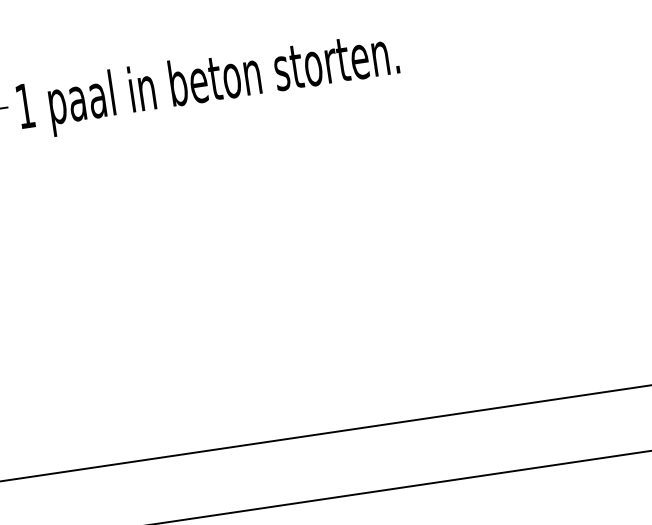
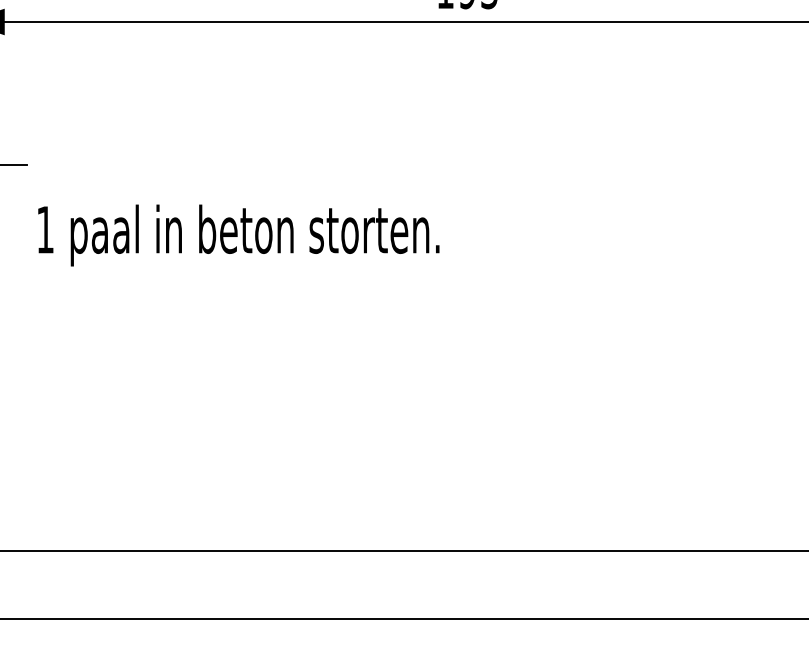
text: (208, 84) -> (238, 235), moved

